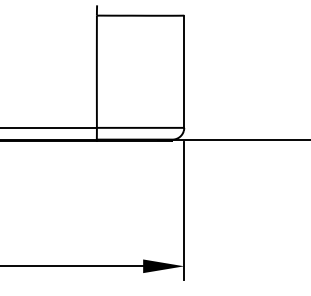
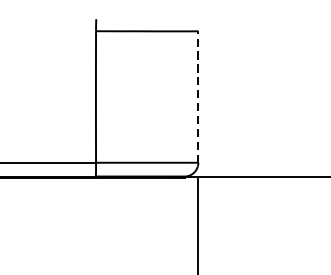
line: (184, 71) -> (198, 96), solid -> dashed

